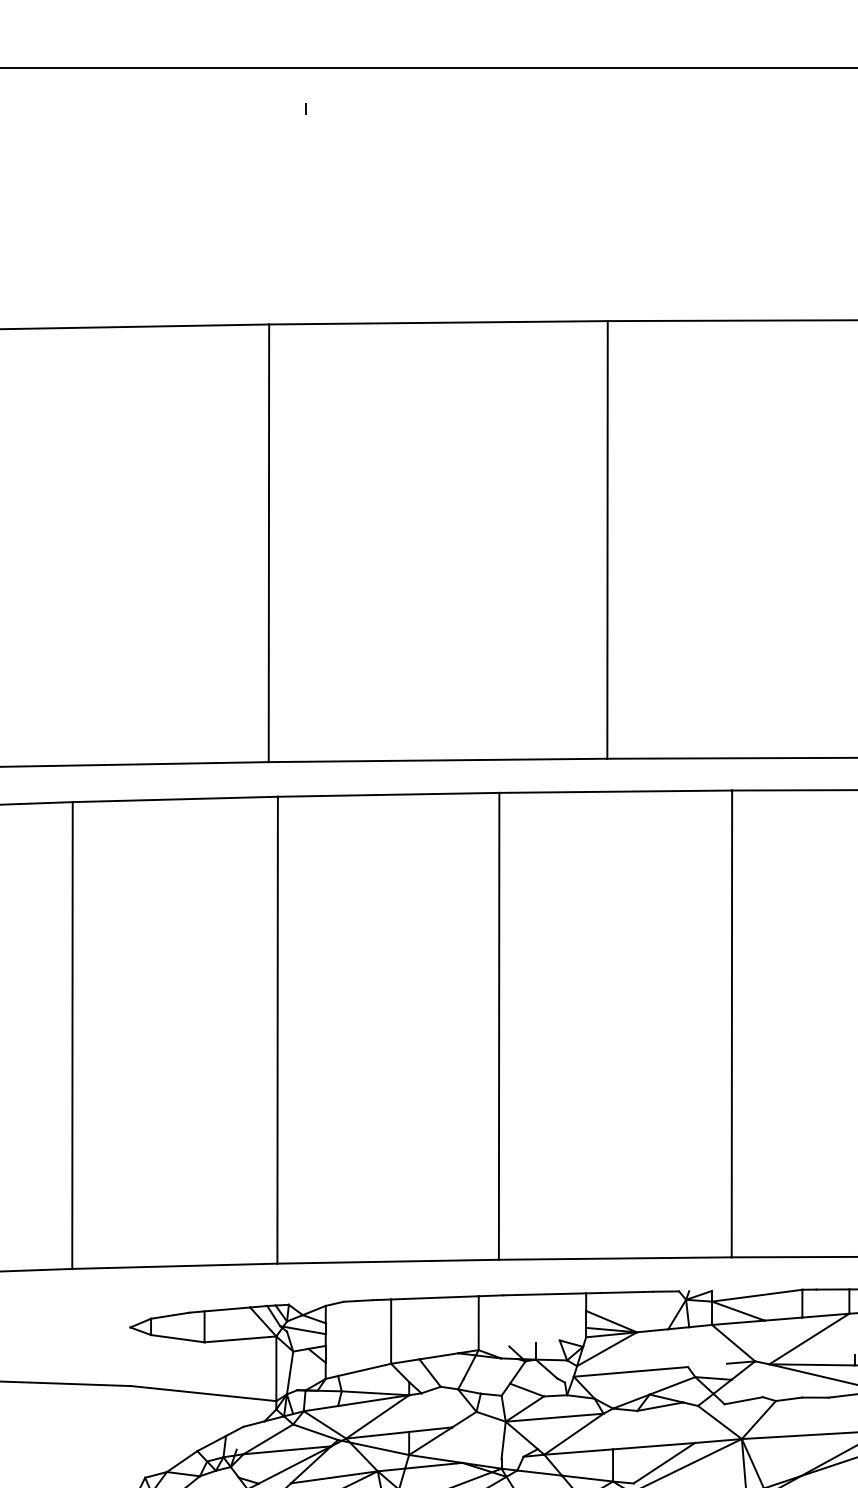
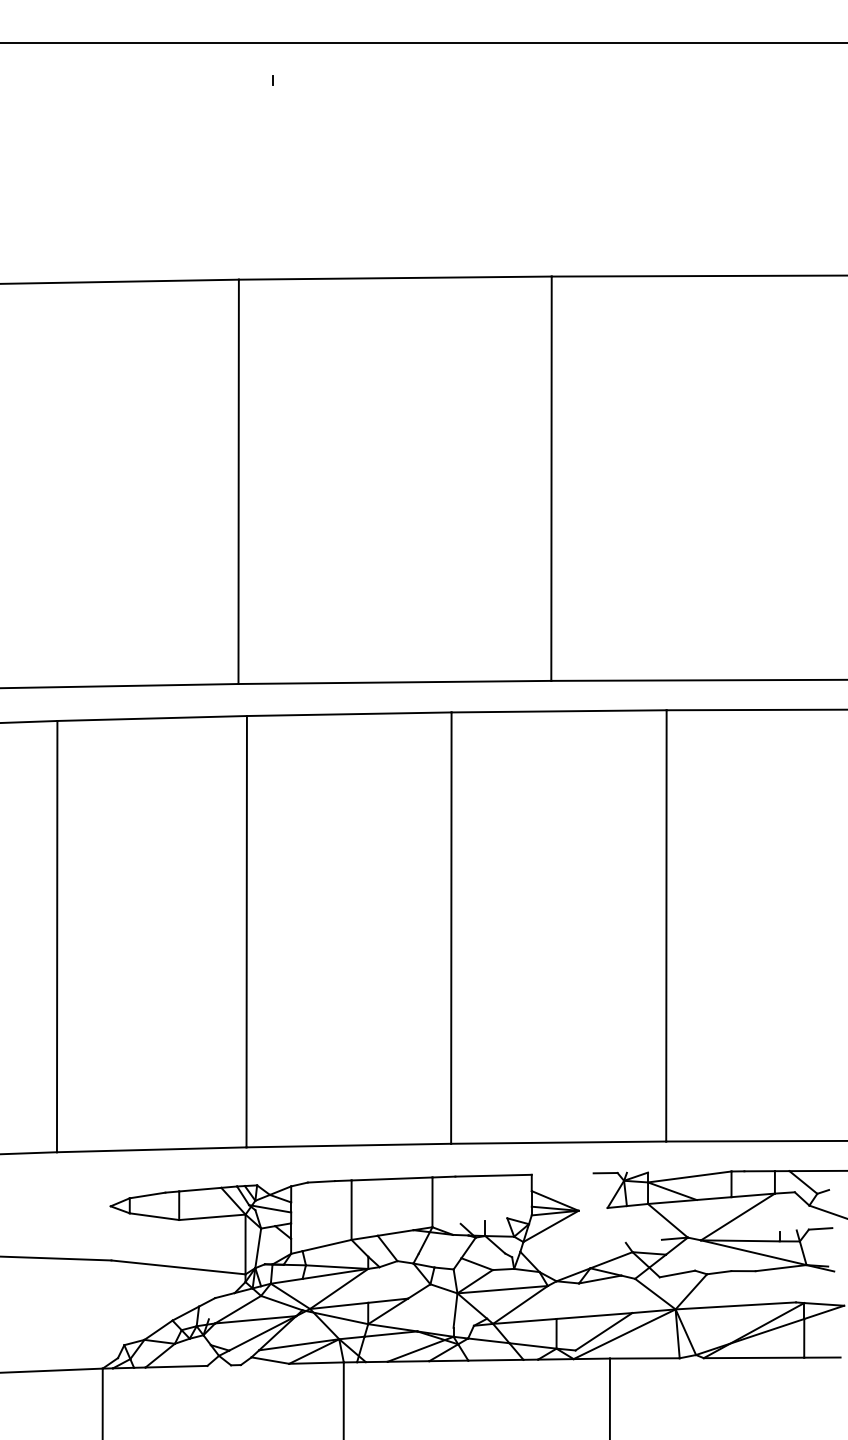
line: (619, 1291) -> (562, 1173), removed
line: (651, 1329) -> (592, 1208), removed
line: (630, 1370) -> (572, 1246), removed

